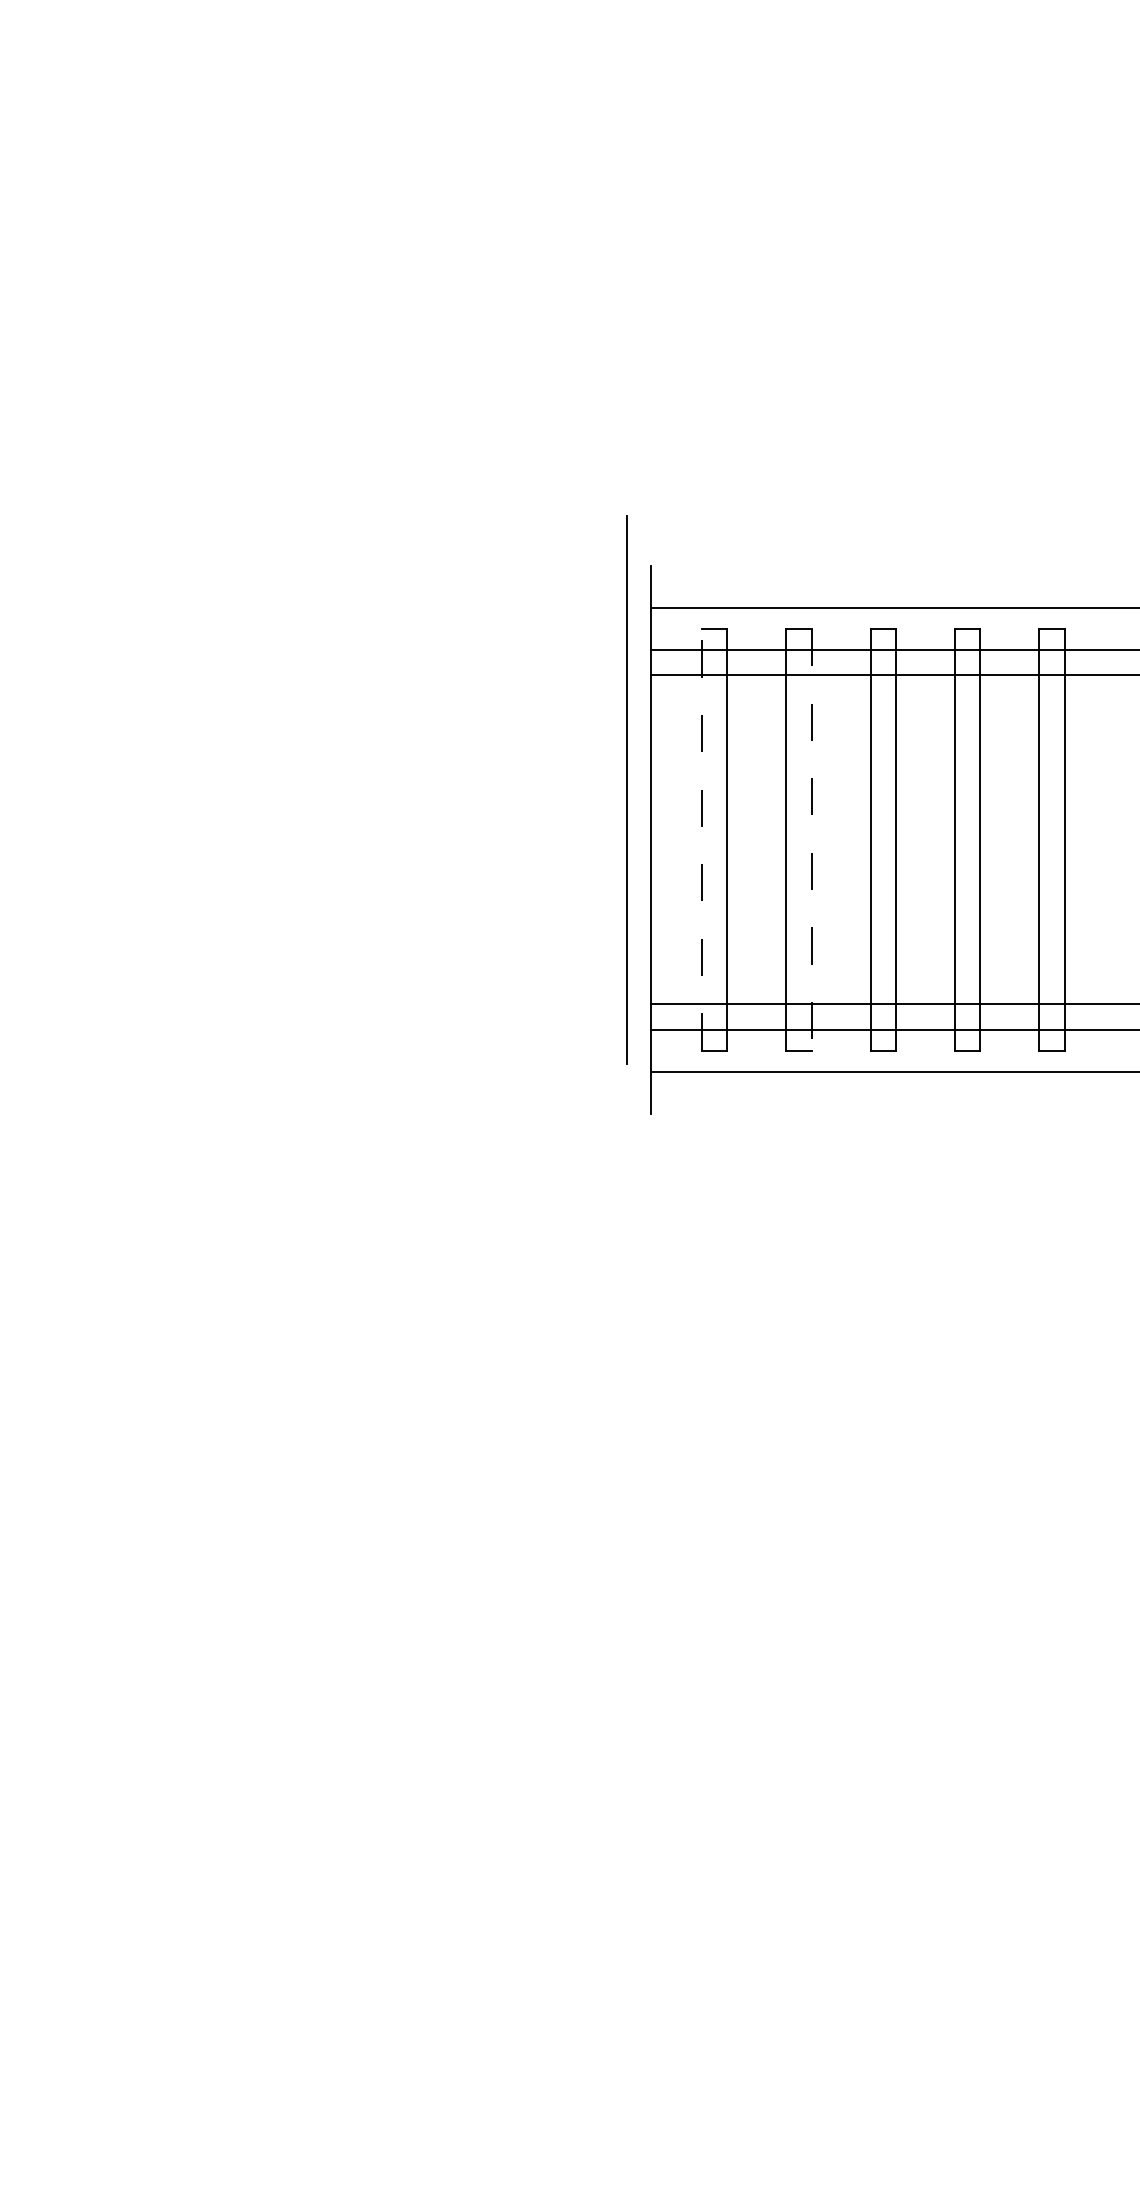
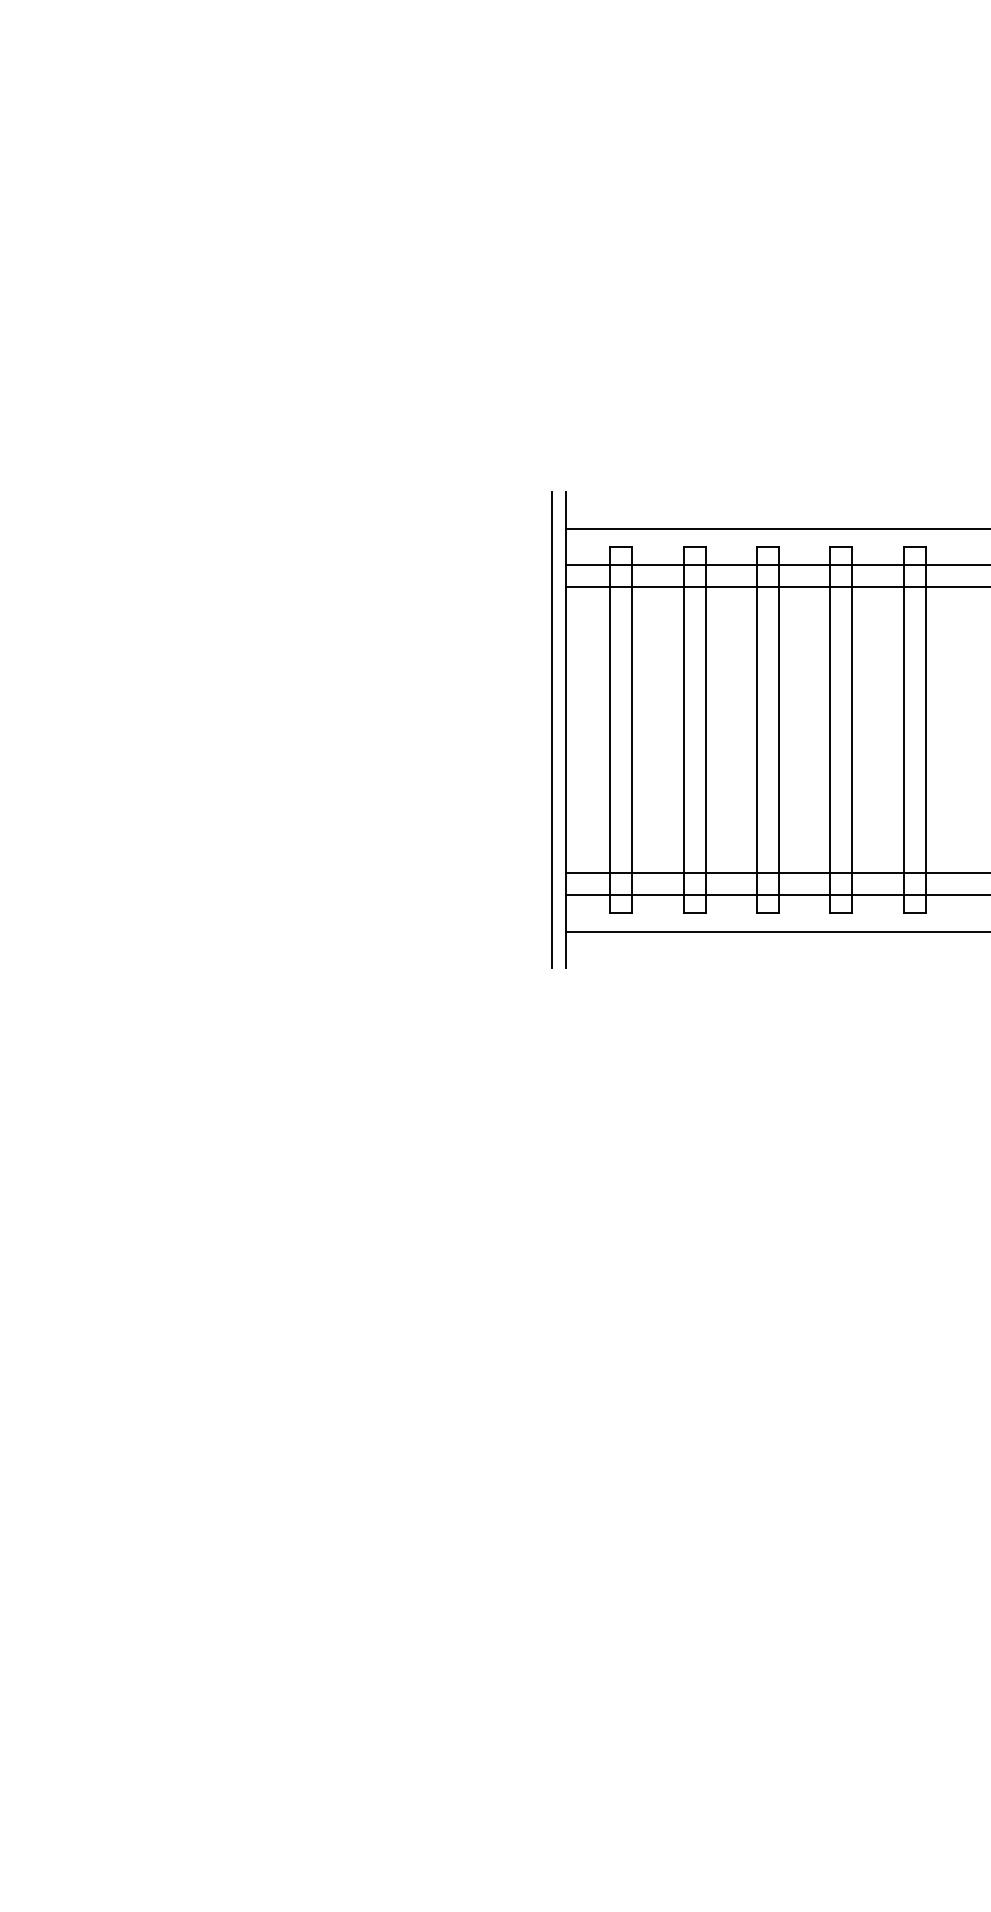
line: (626, 789) -> (551, 729), moved
line: (702, 839) -> (610, 729), dashed -> solid
line: (811, 840) -> (705, 730), dashed -> solid

